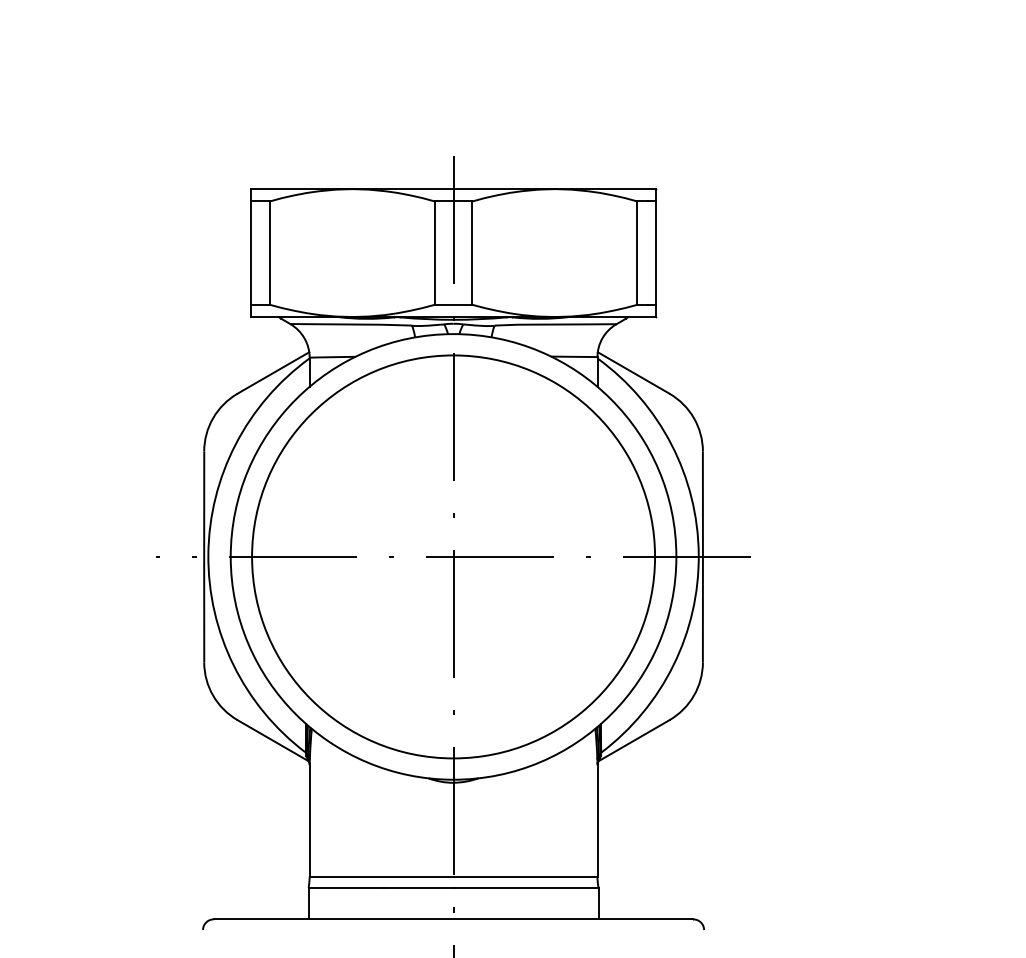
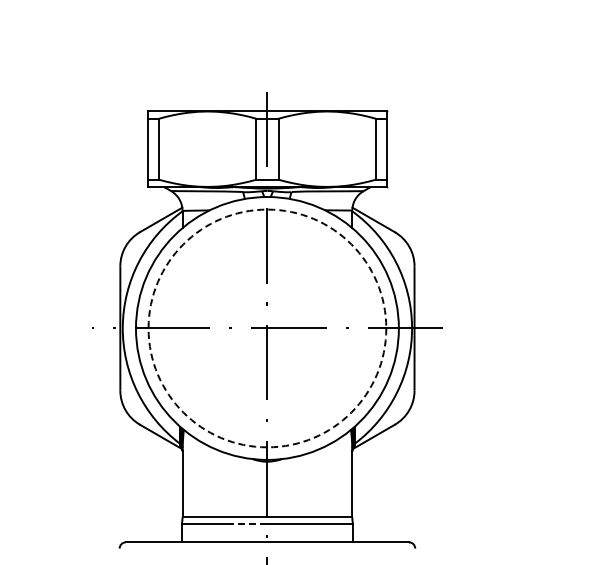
circle: (453, 556) -> (267, 328), solid -> dashed
line: (418, 887) -> (246, 523), solid -> dashed

